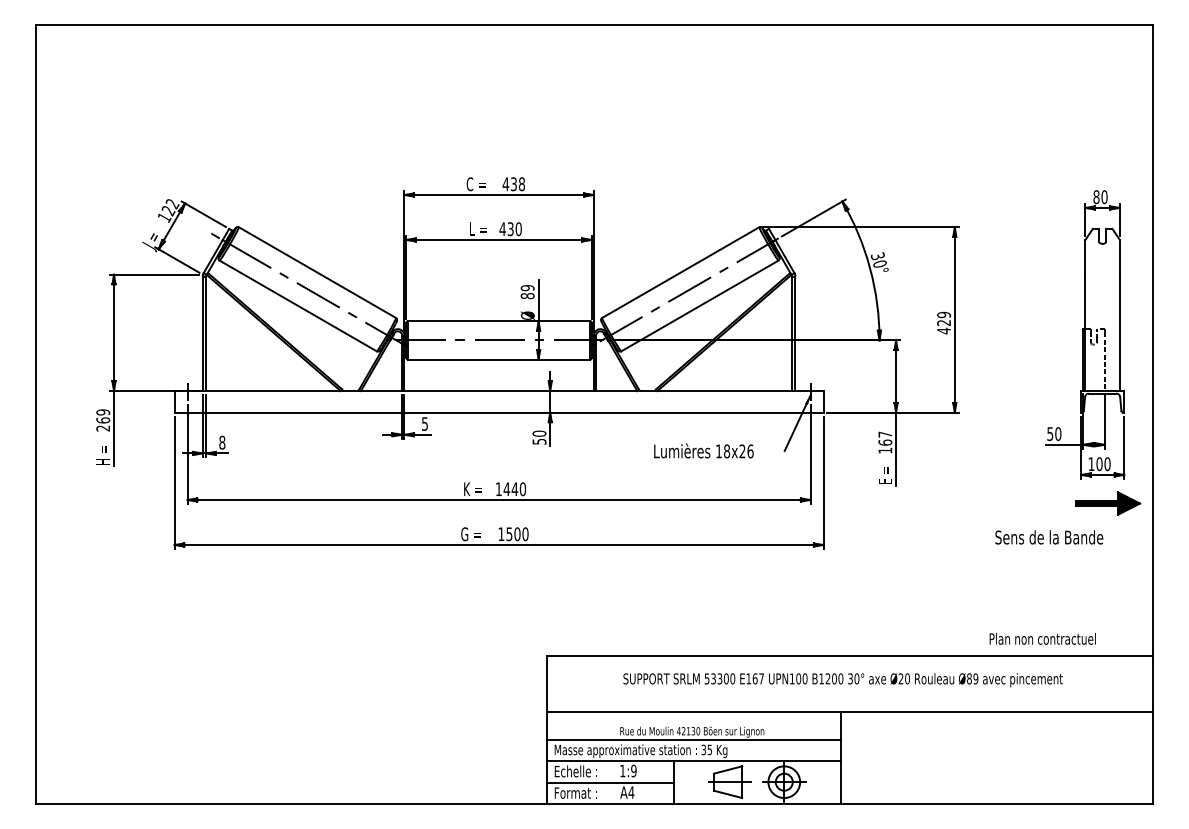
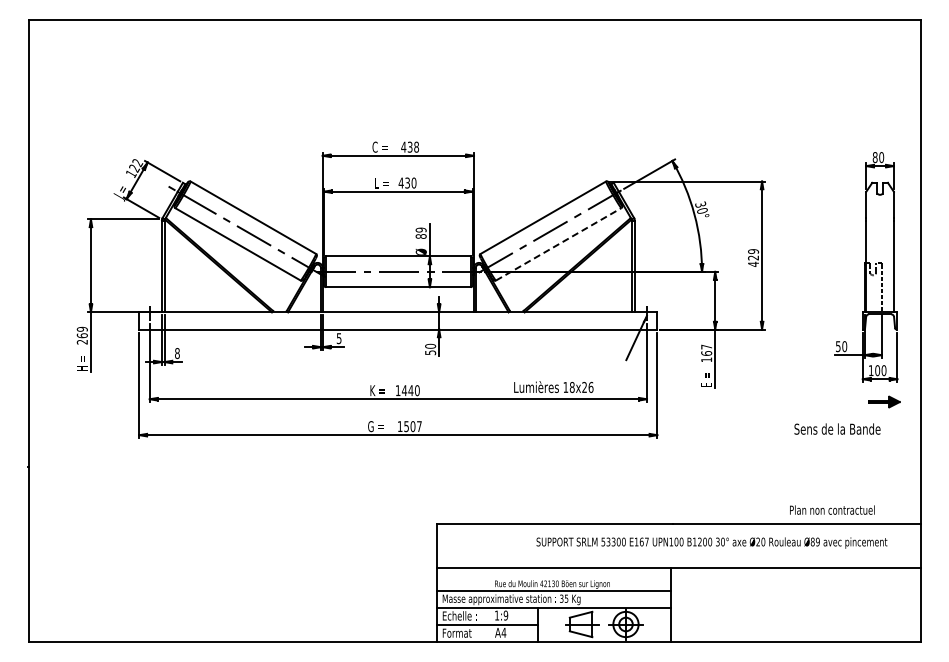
line: (700, 306) -> (559, 244), solid -> dashed
text: (703, 450) -> (553, 386), moved
part: (1108, 502) -> (884, 401), size x0.6
text: (525, 534) -> (419, 426), 1500 -> 1507
text: (842, 679) -> (711, 542), moved

